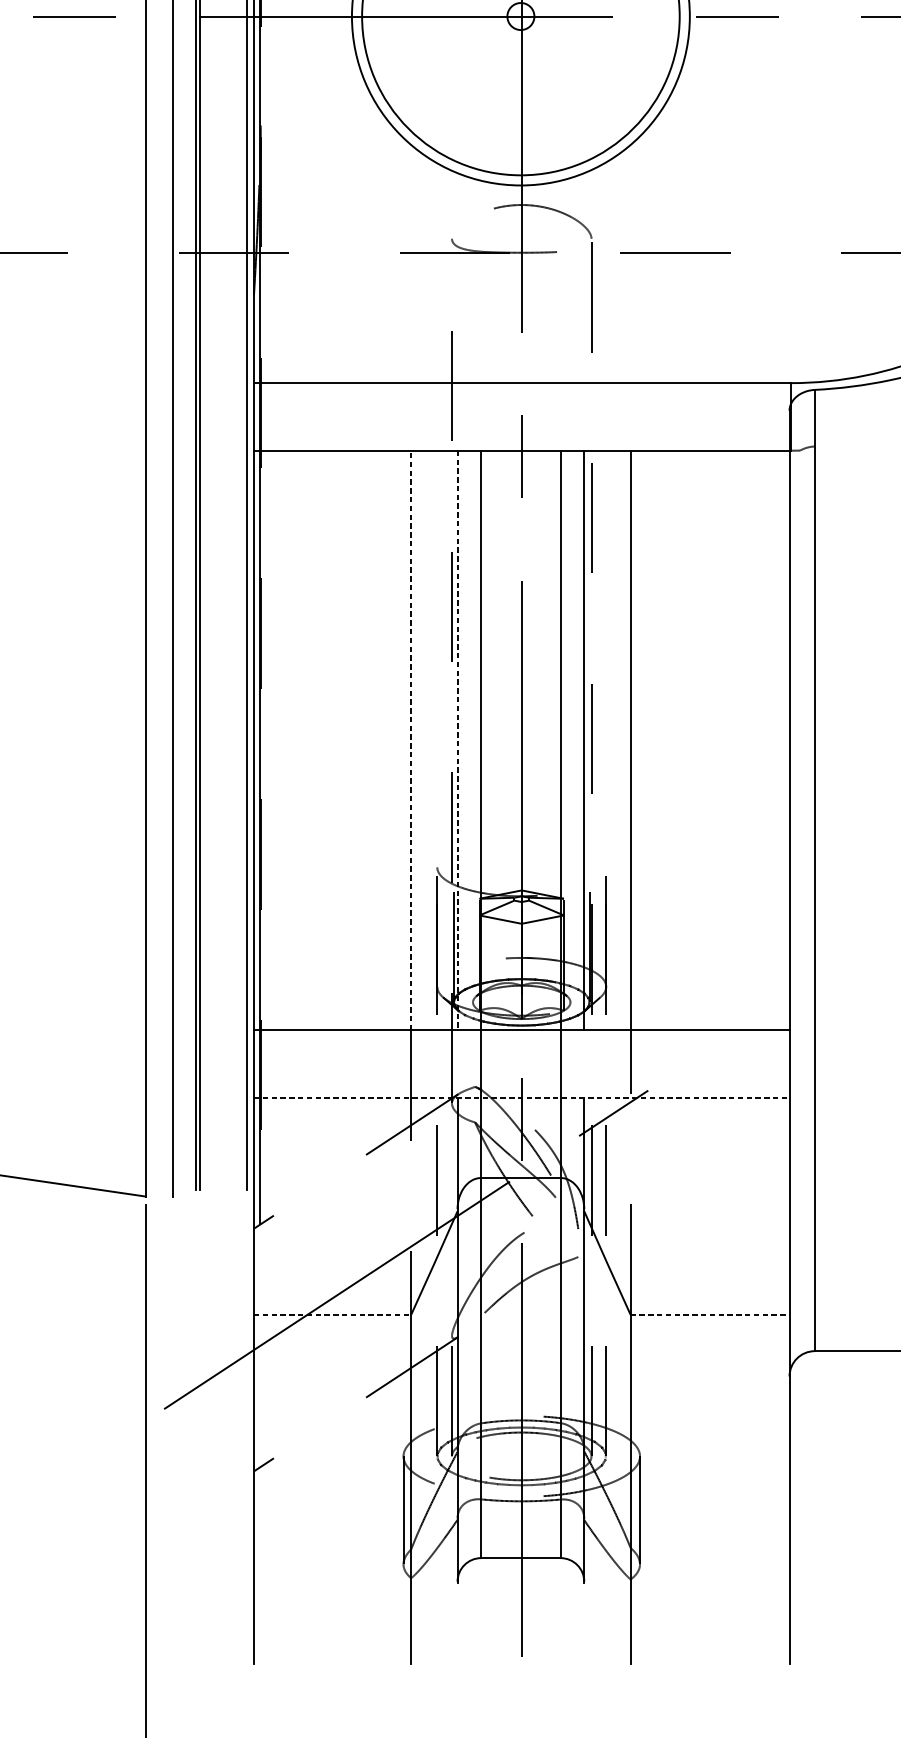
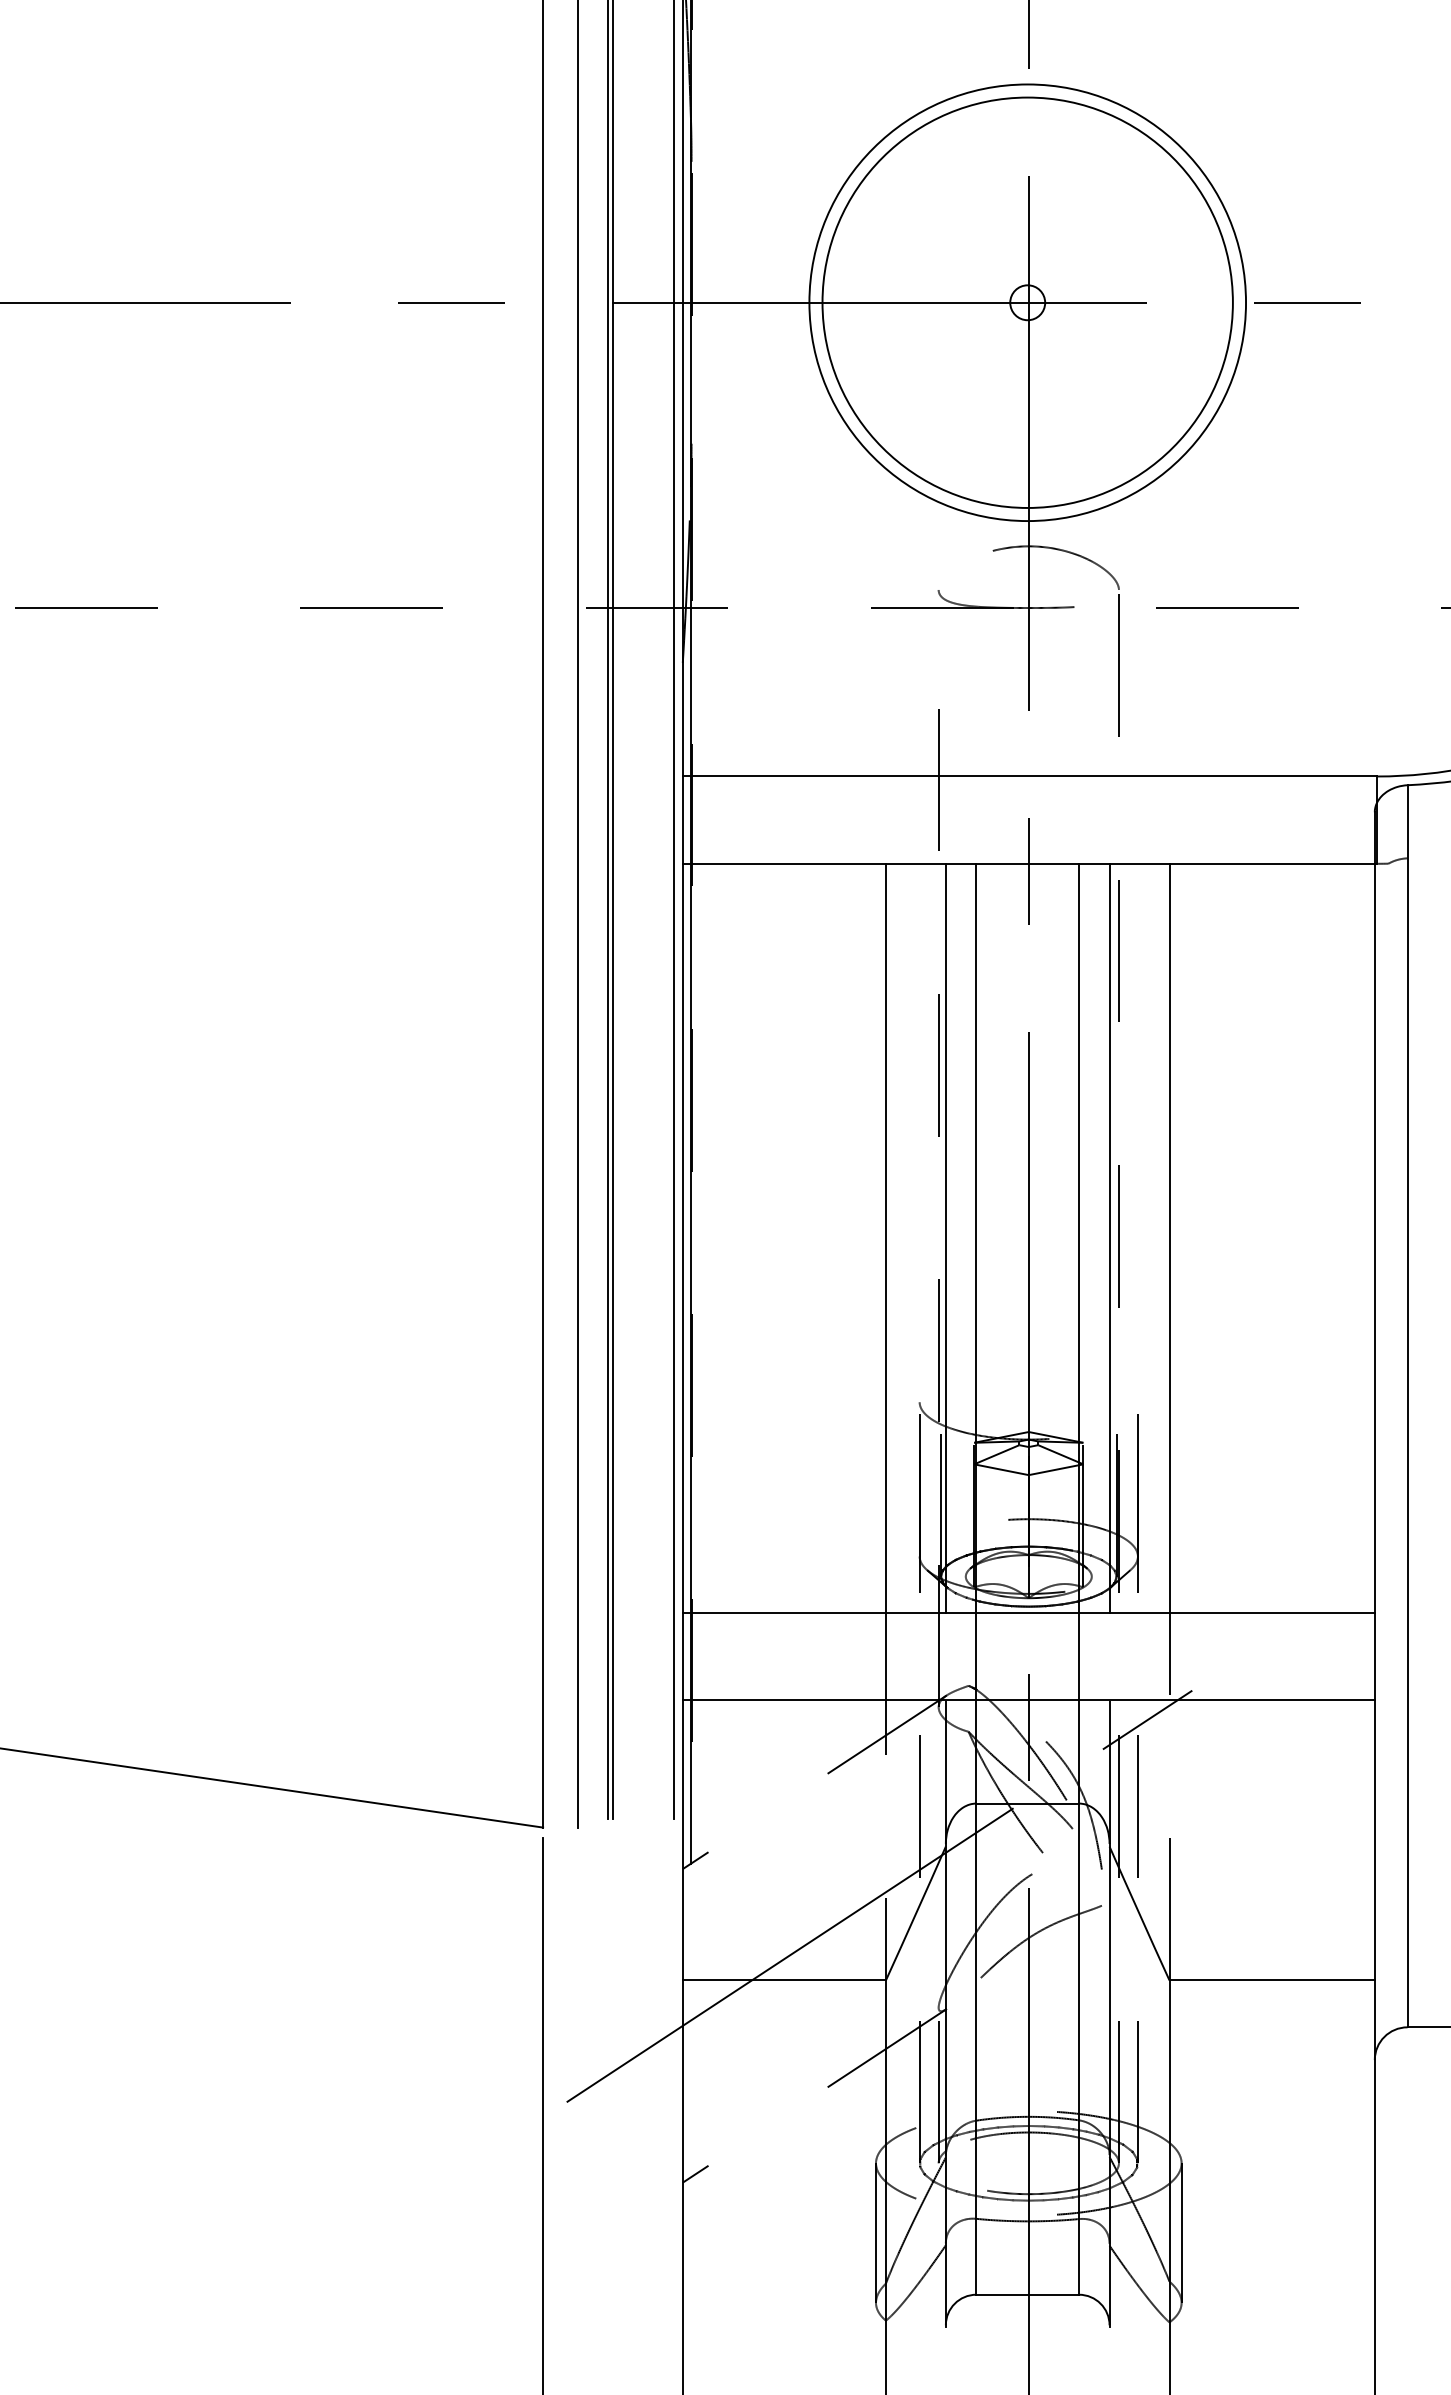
line: (410, 739) -> (885, 1237), dashed -> solid
line: (457, 740) -> (945, 1238), dashed -> solid
line: (522, 1097) -> (1029, 1699), dashed -> solid
line: (332, 1314) -> (784, 1980), dashed -> solid
line: (710, 1314) -> (1272, 1980), dashed -> solid

